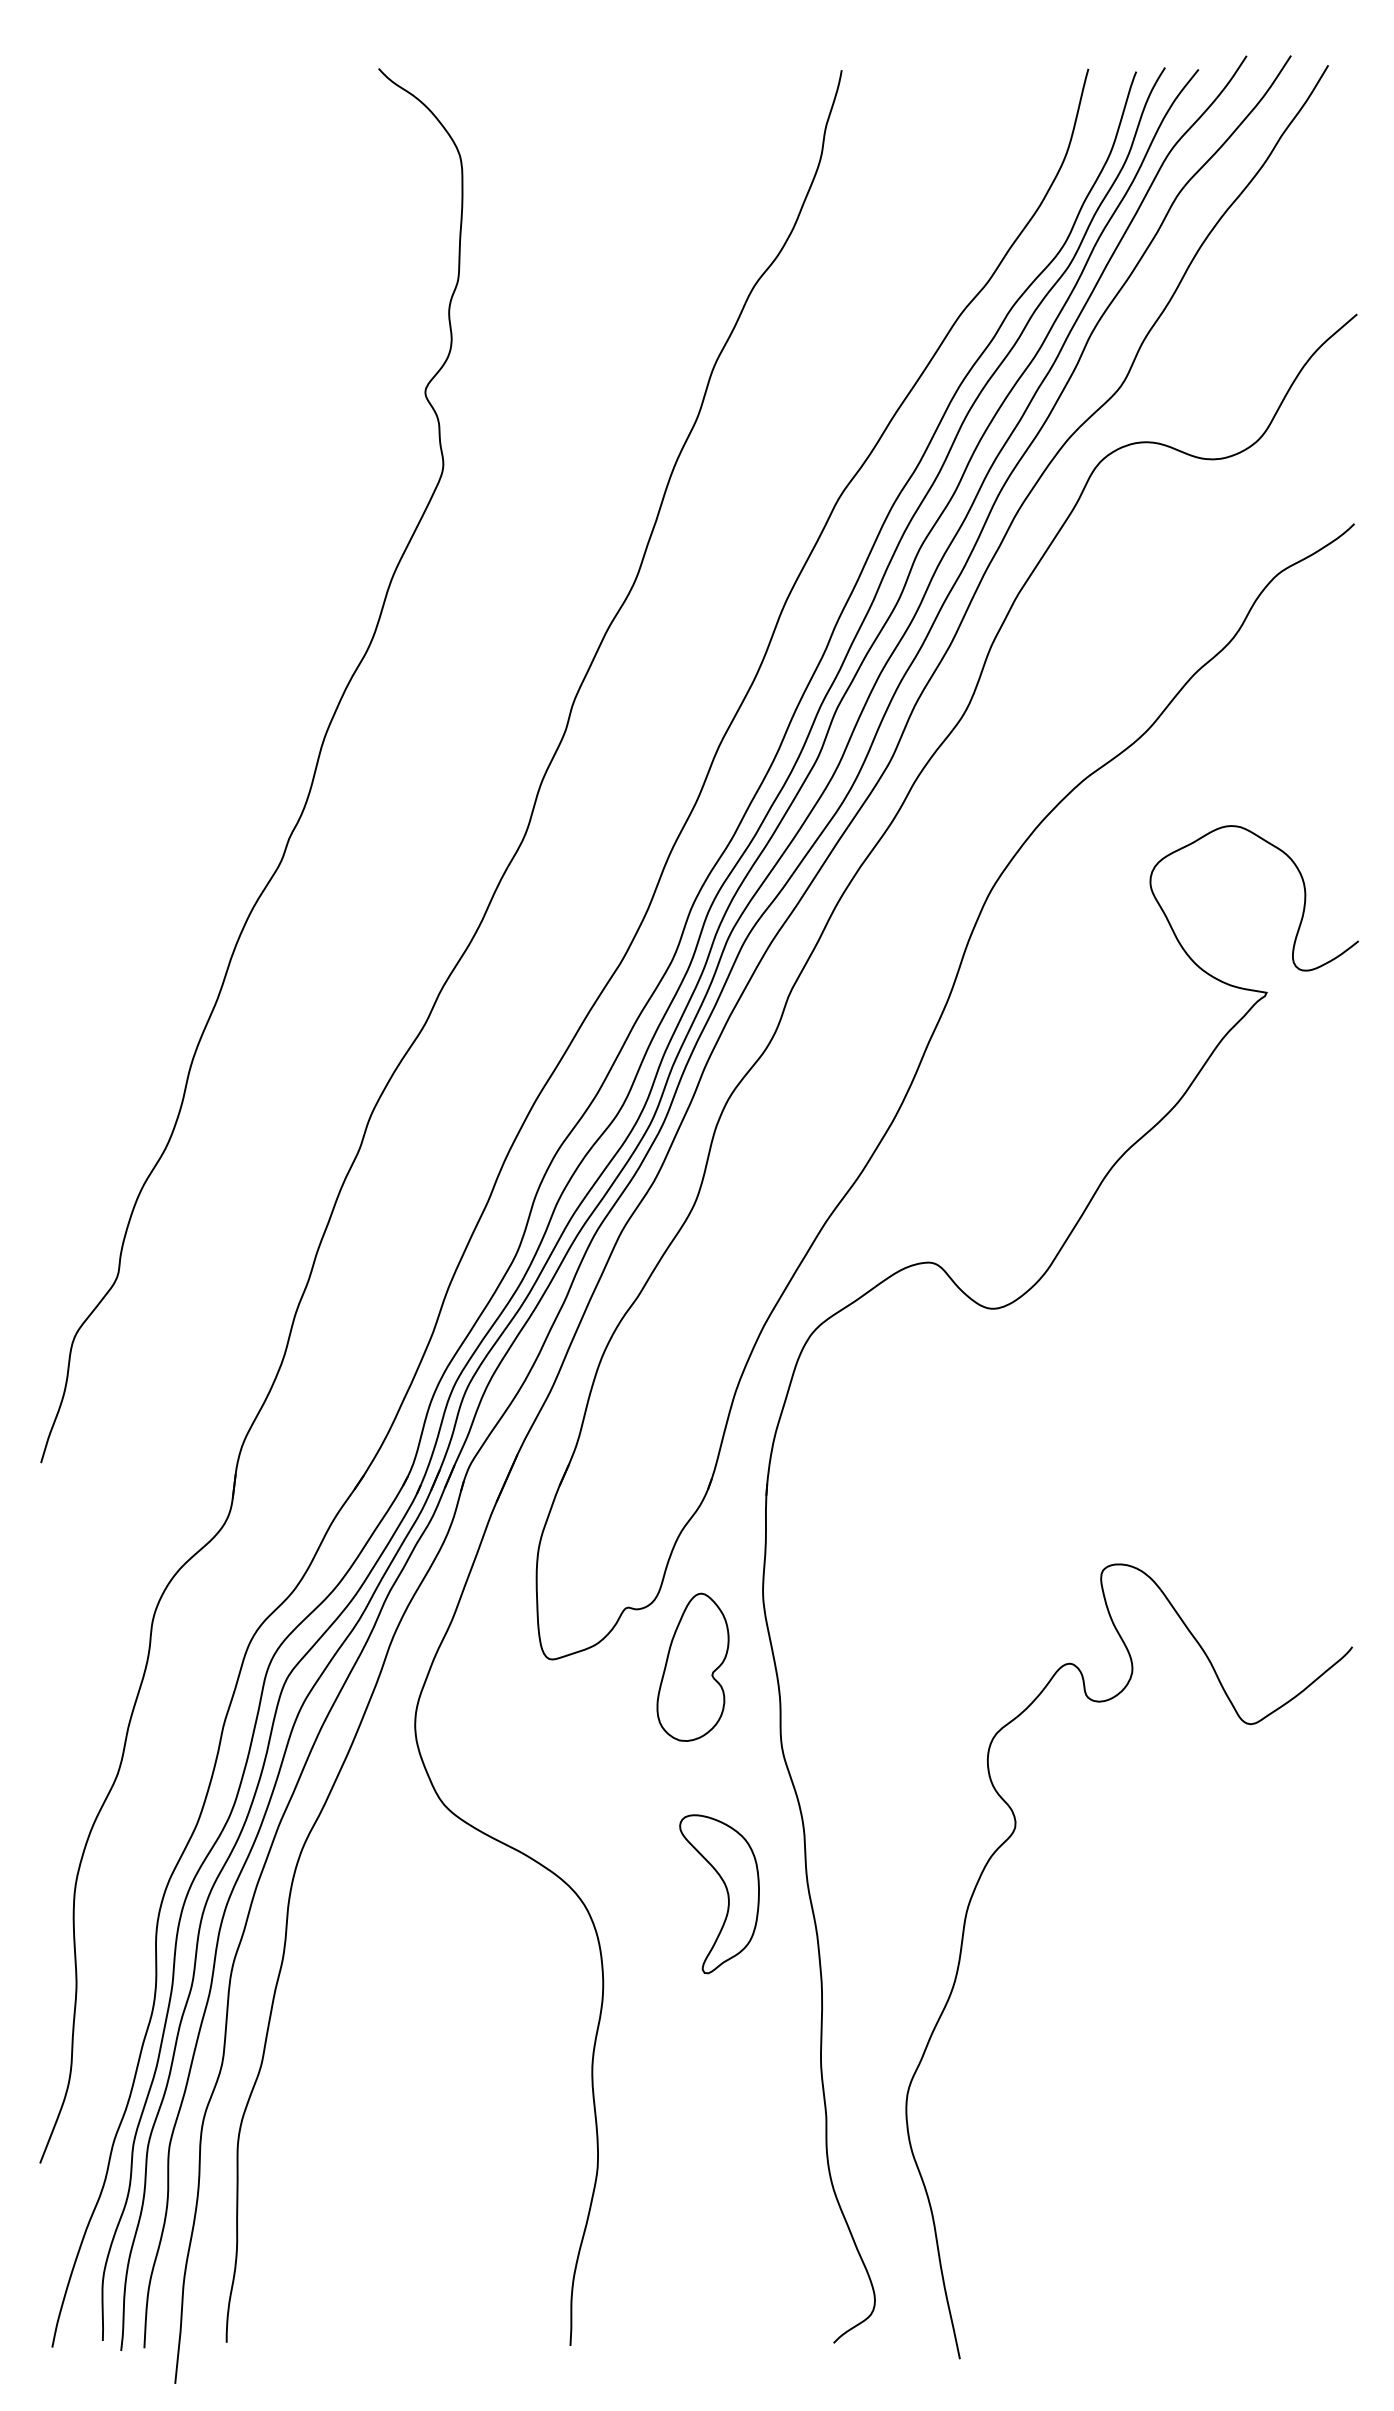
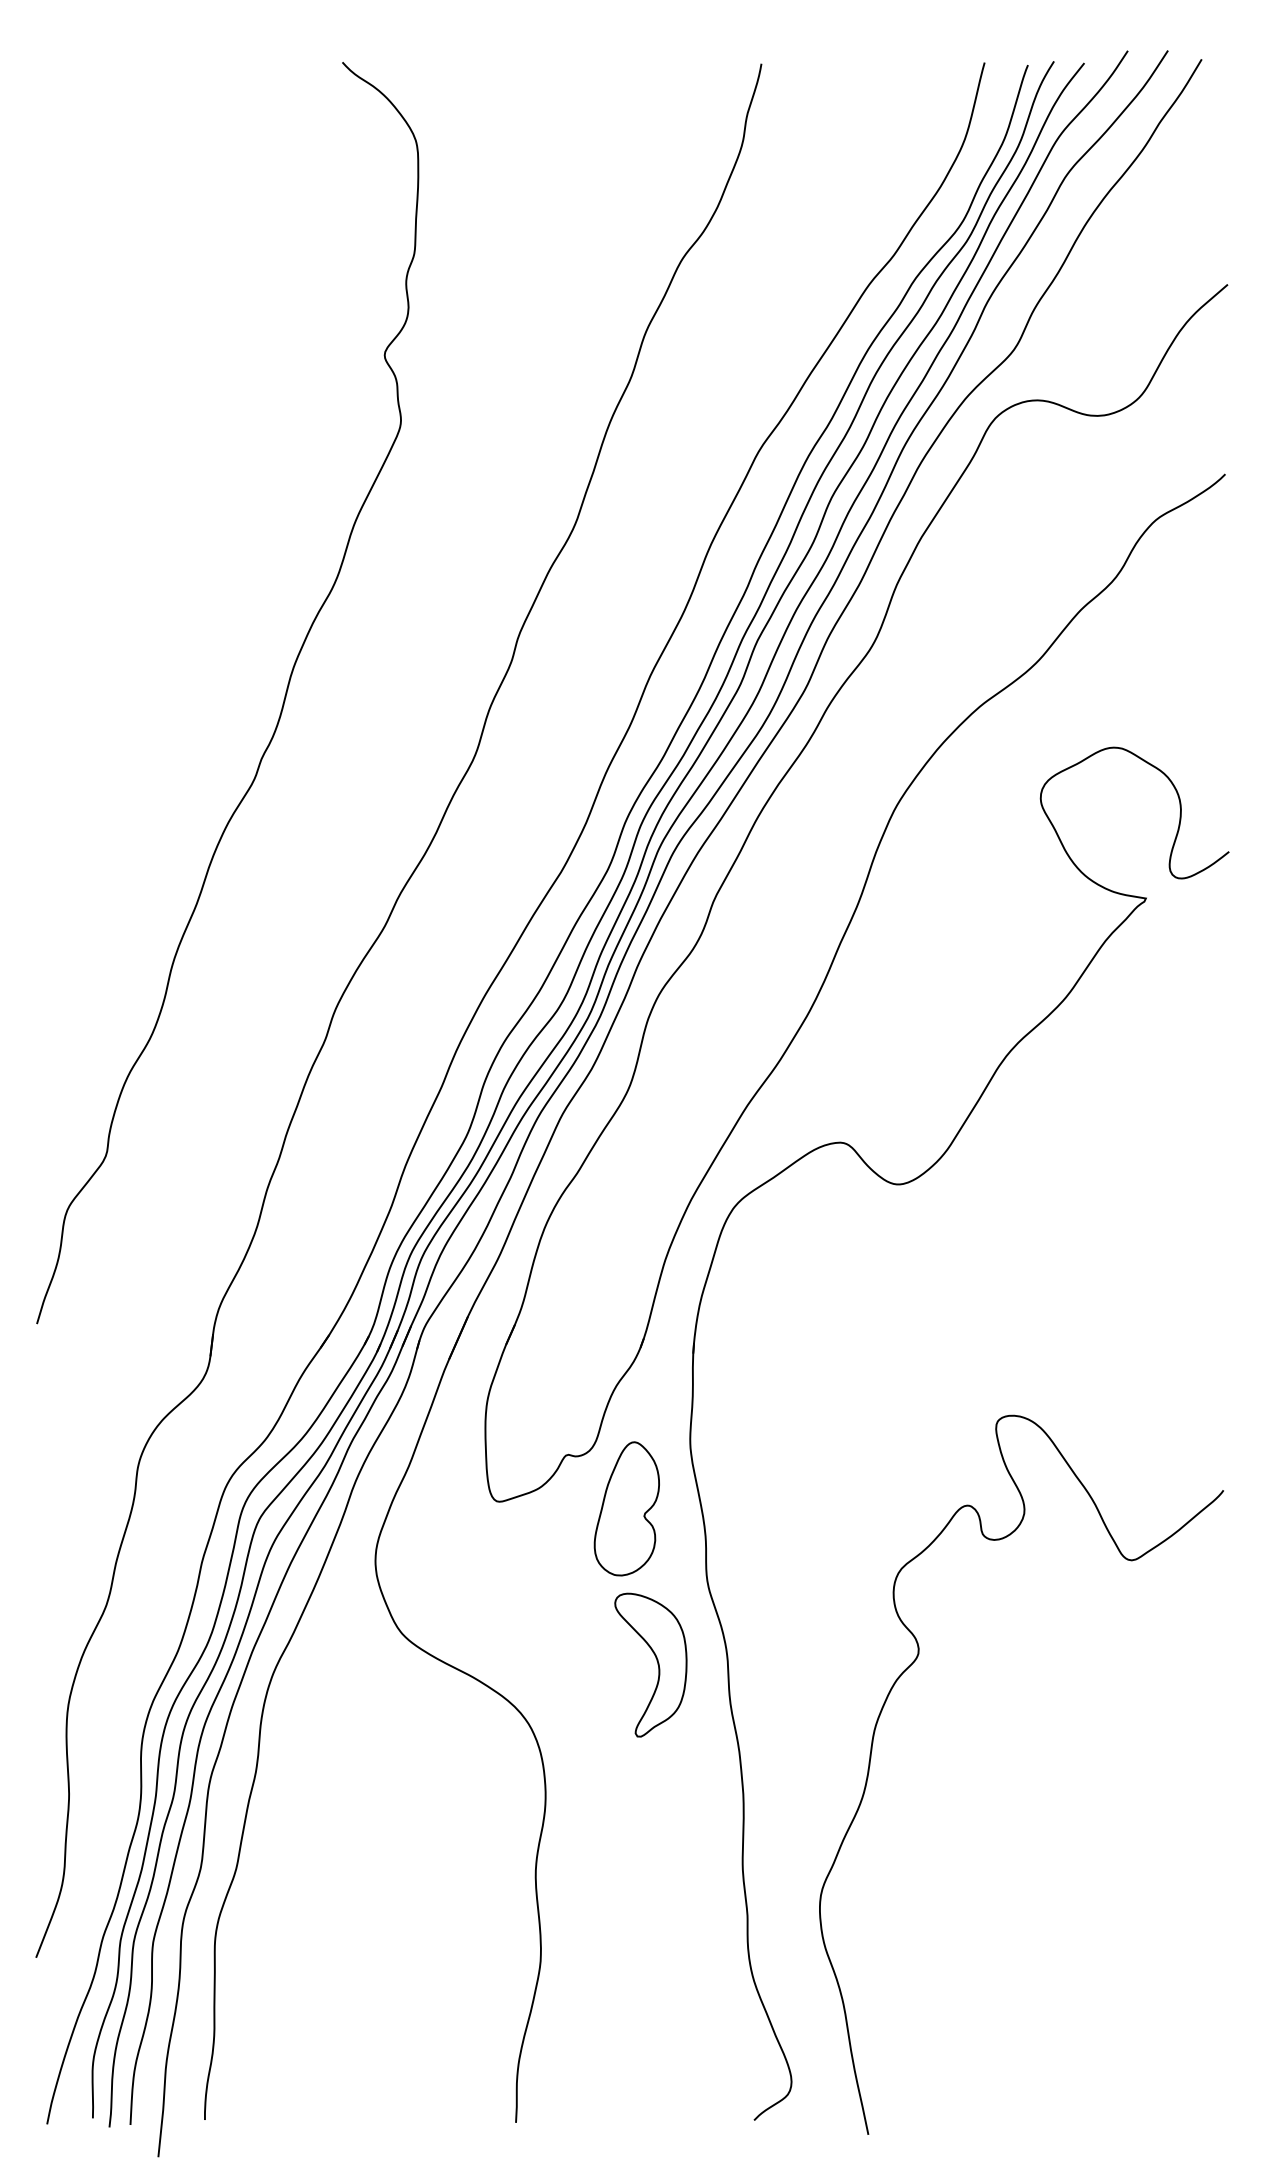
part: (725, 1890) -> (656, 1661), moved

